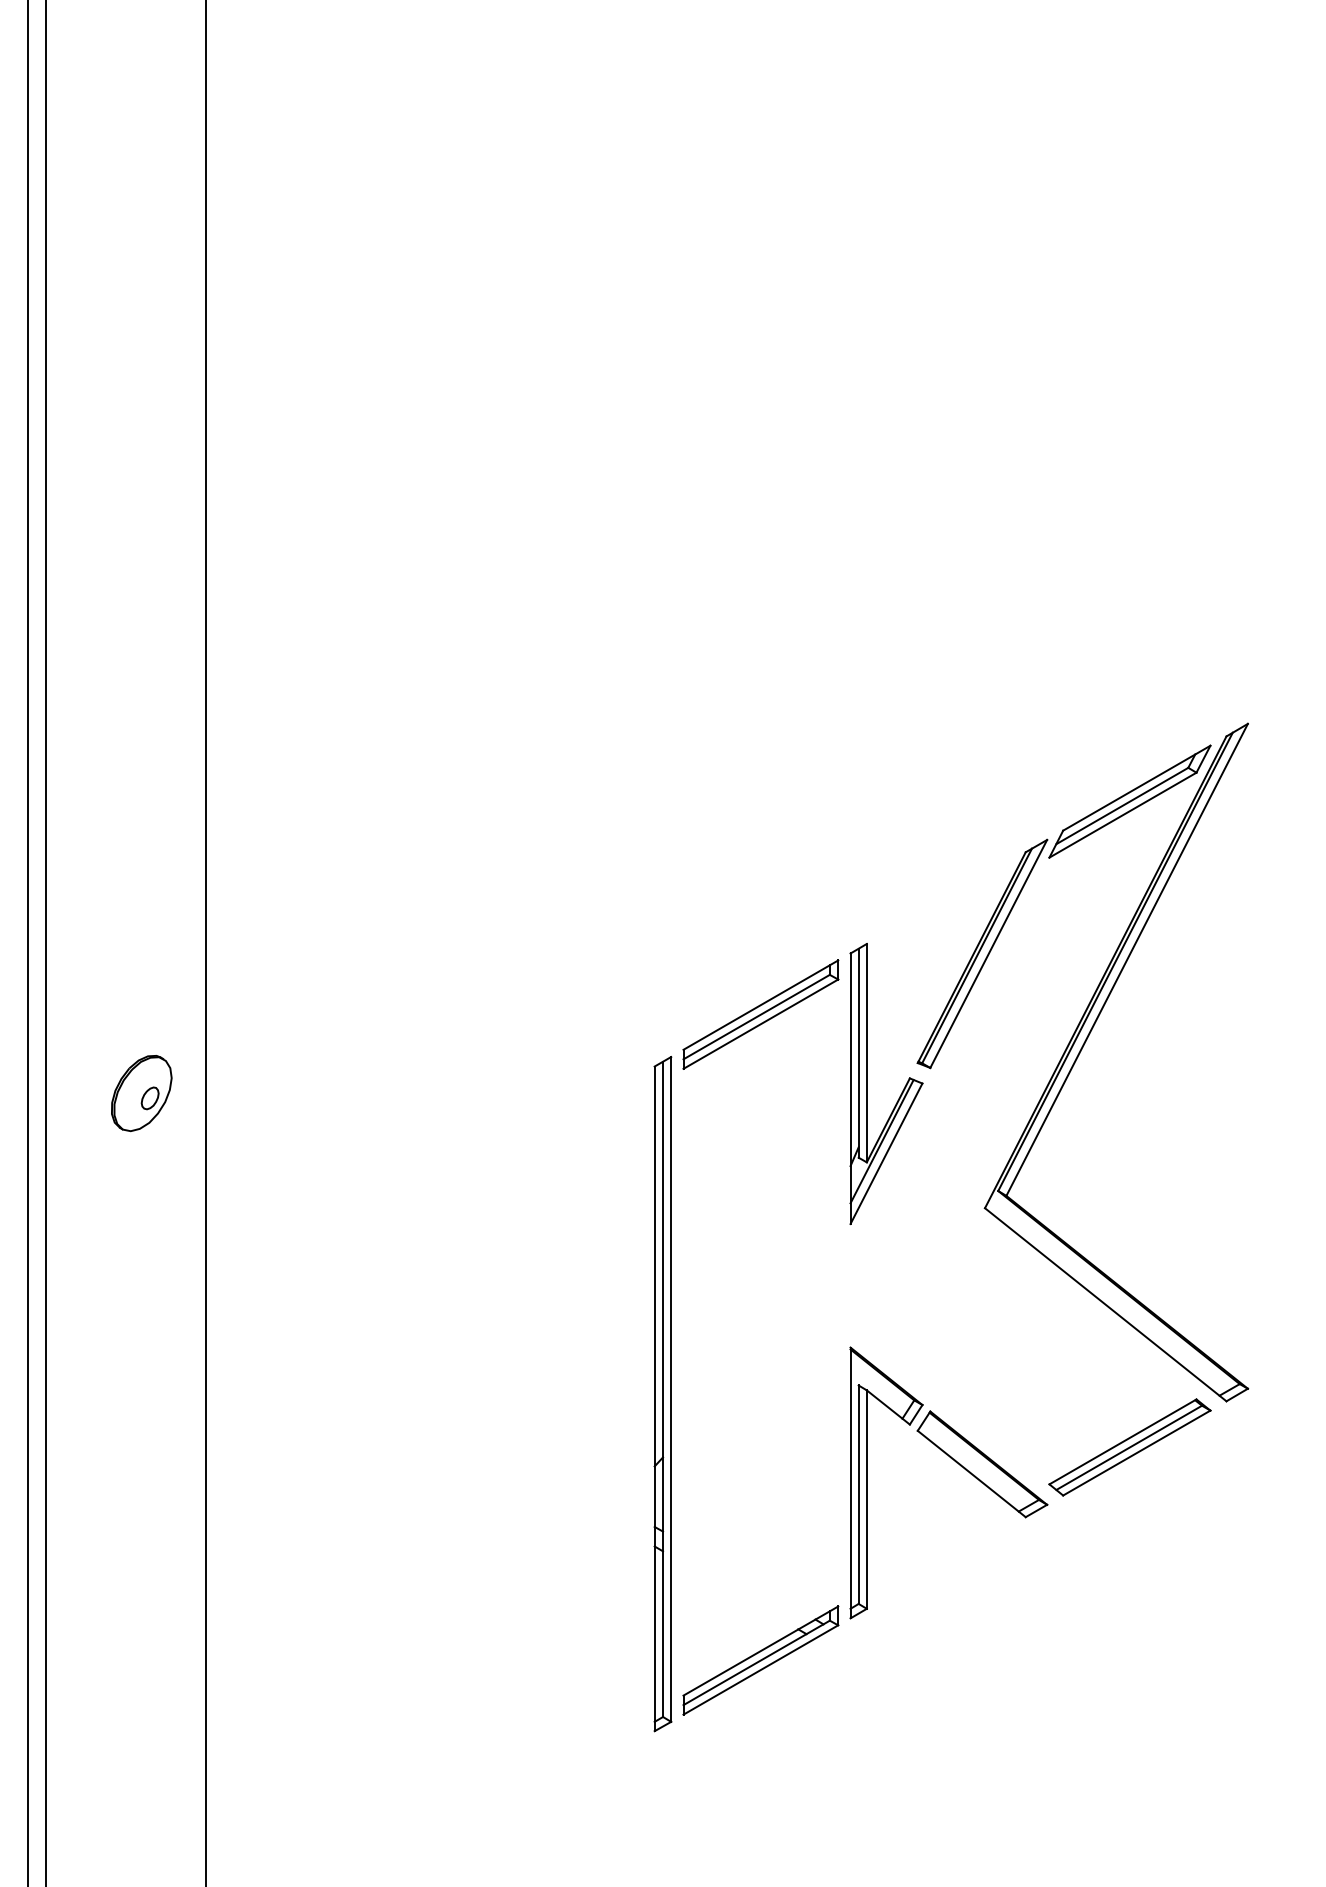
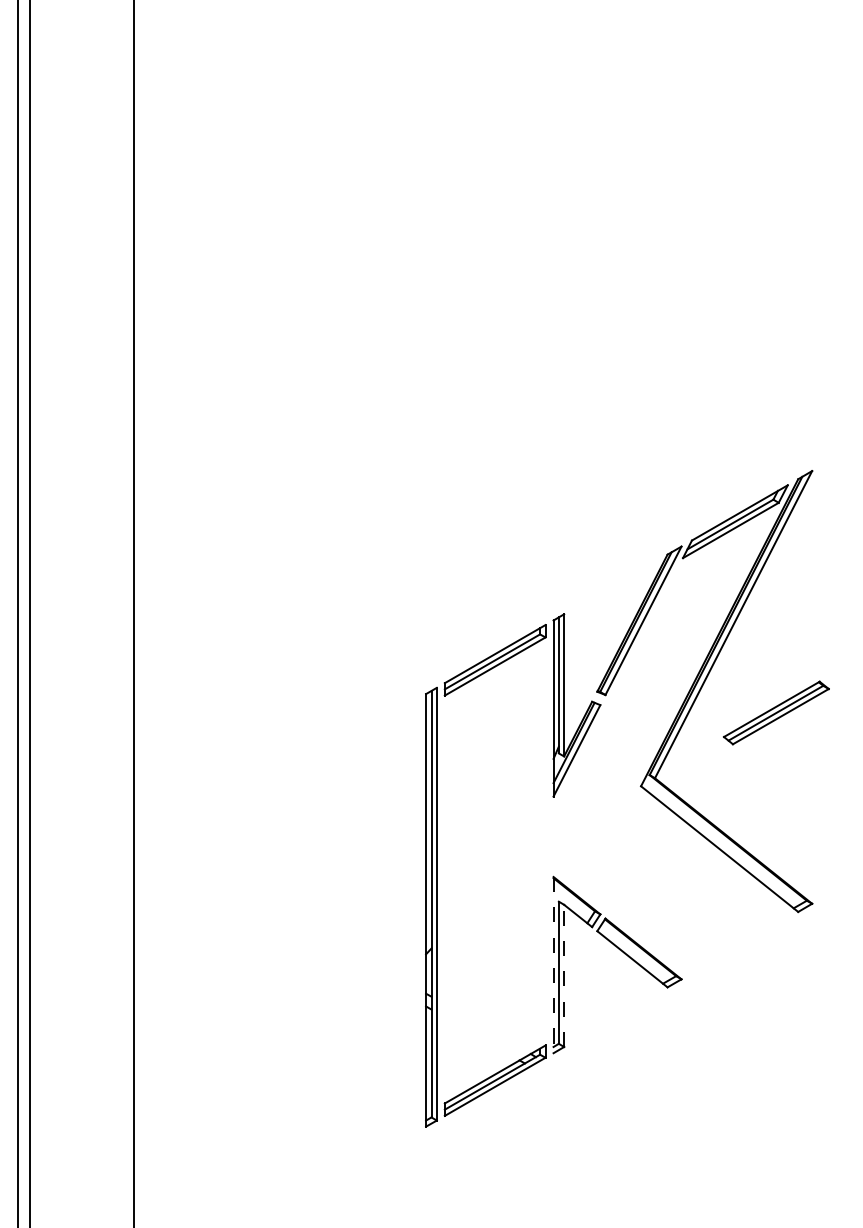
part: (142, 1093) -> (92, 711), removed
part: (1130, 1446) -> (776, 712), moved
line: (850, 1483) -> (553, 965), solid -> dashed
line: (867, 1498) -> (564, 975), solid -> dashed

